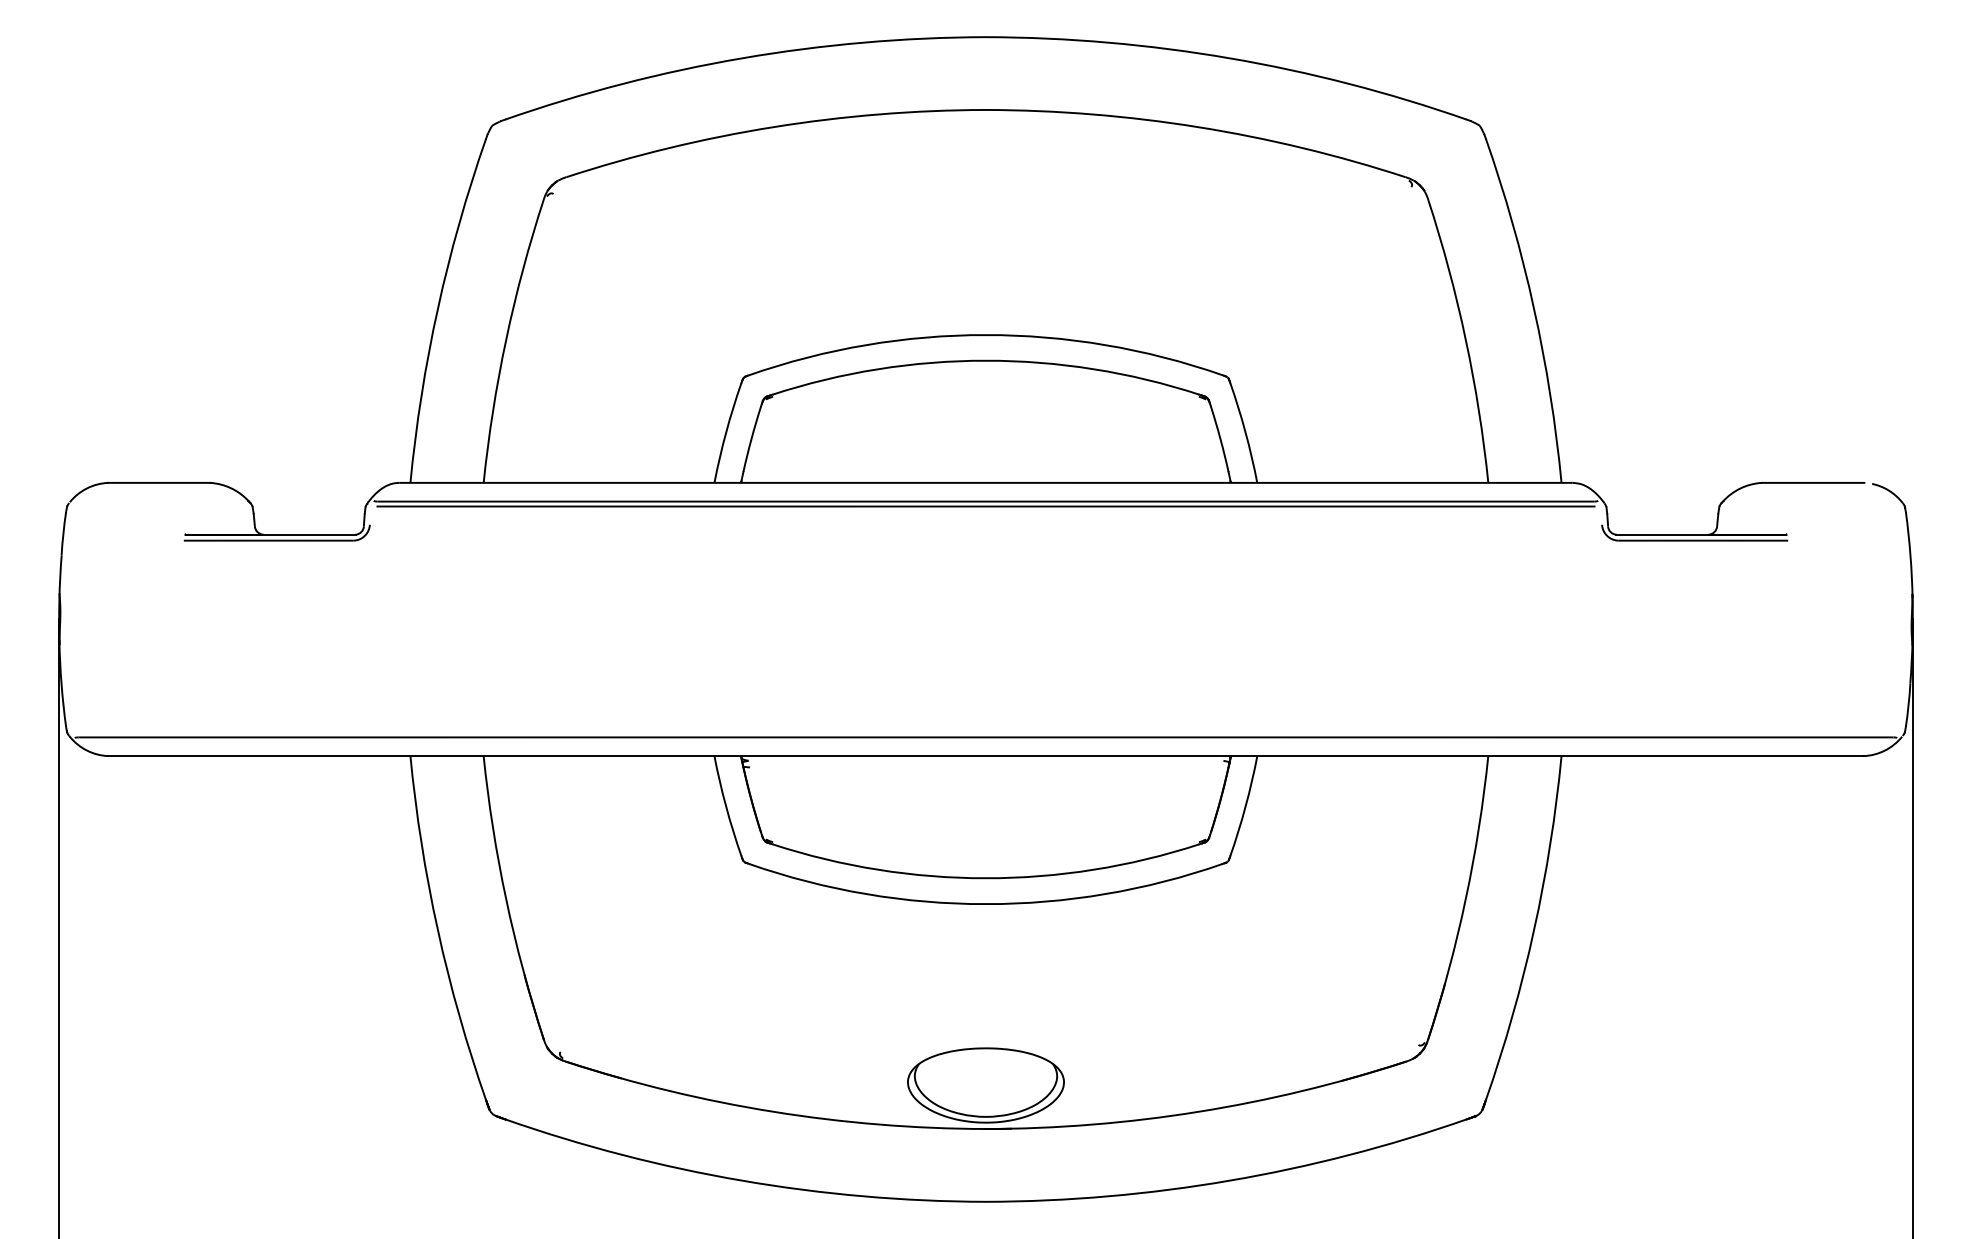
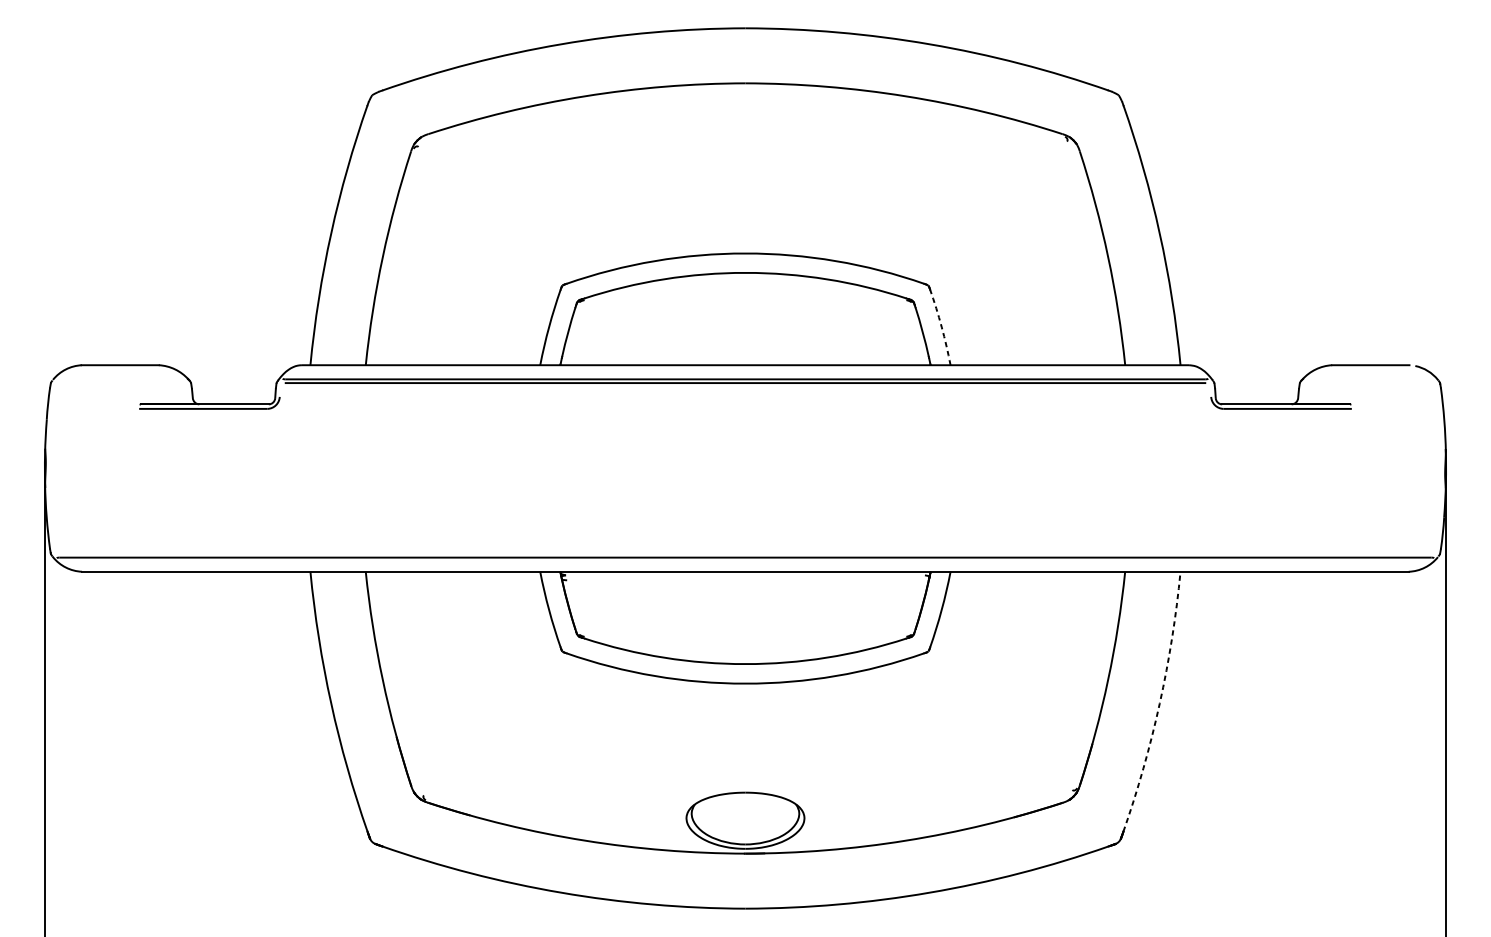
arc: (1245, 432) -> (941, 327), solid -> dashed
arc: (1534, 930) -> (1160, 703), solid -> dashed

